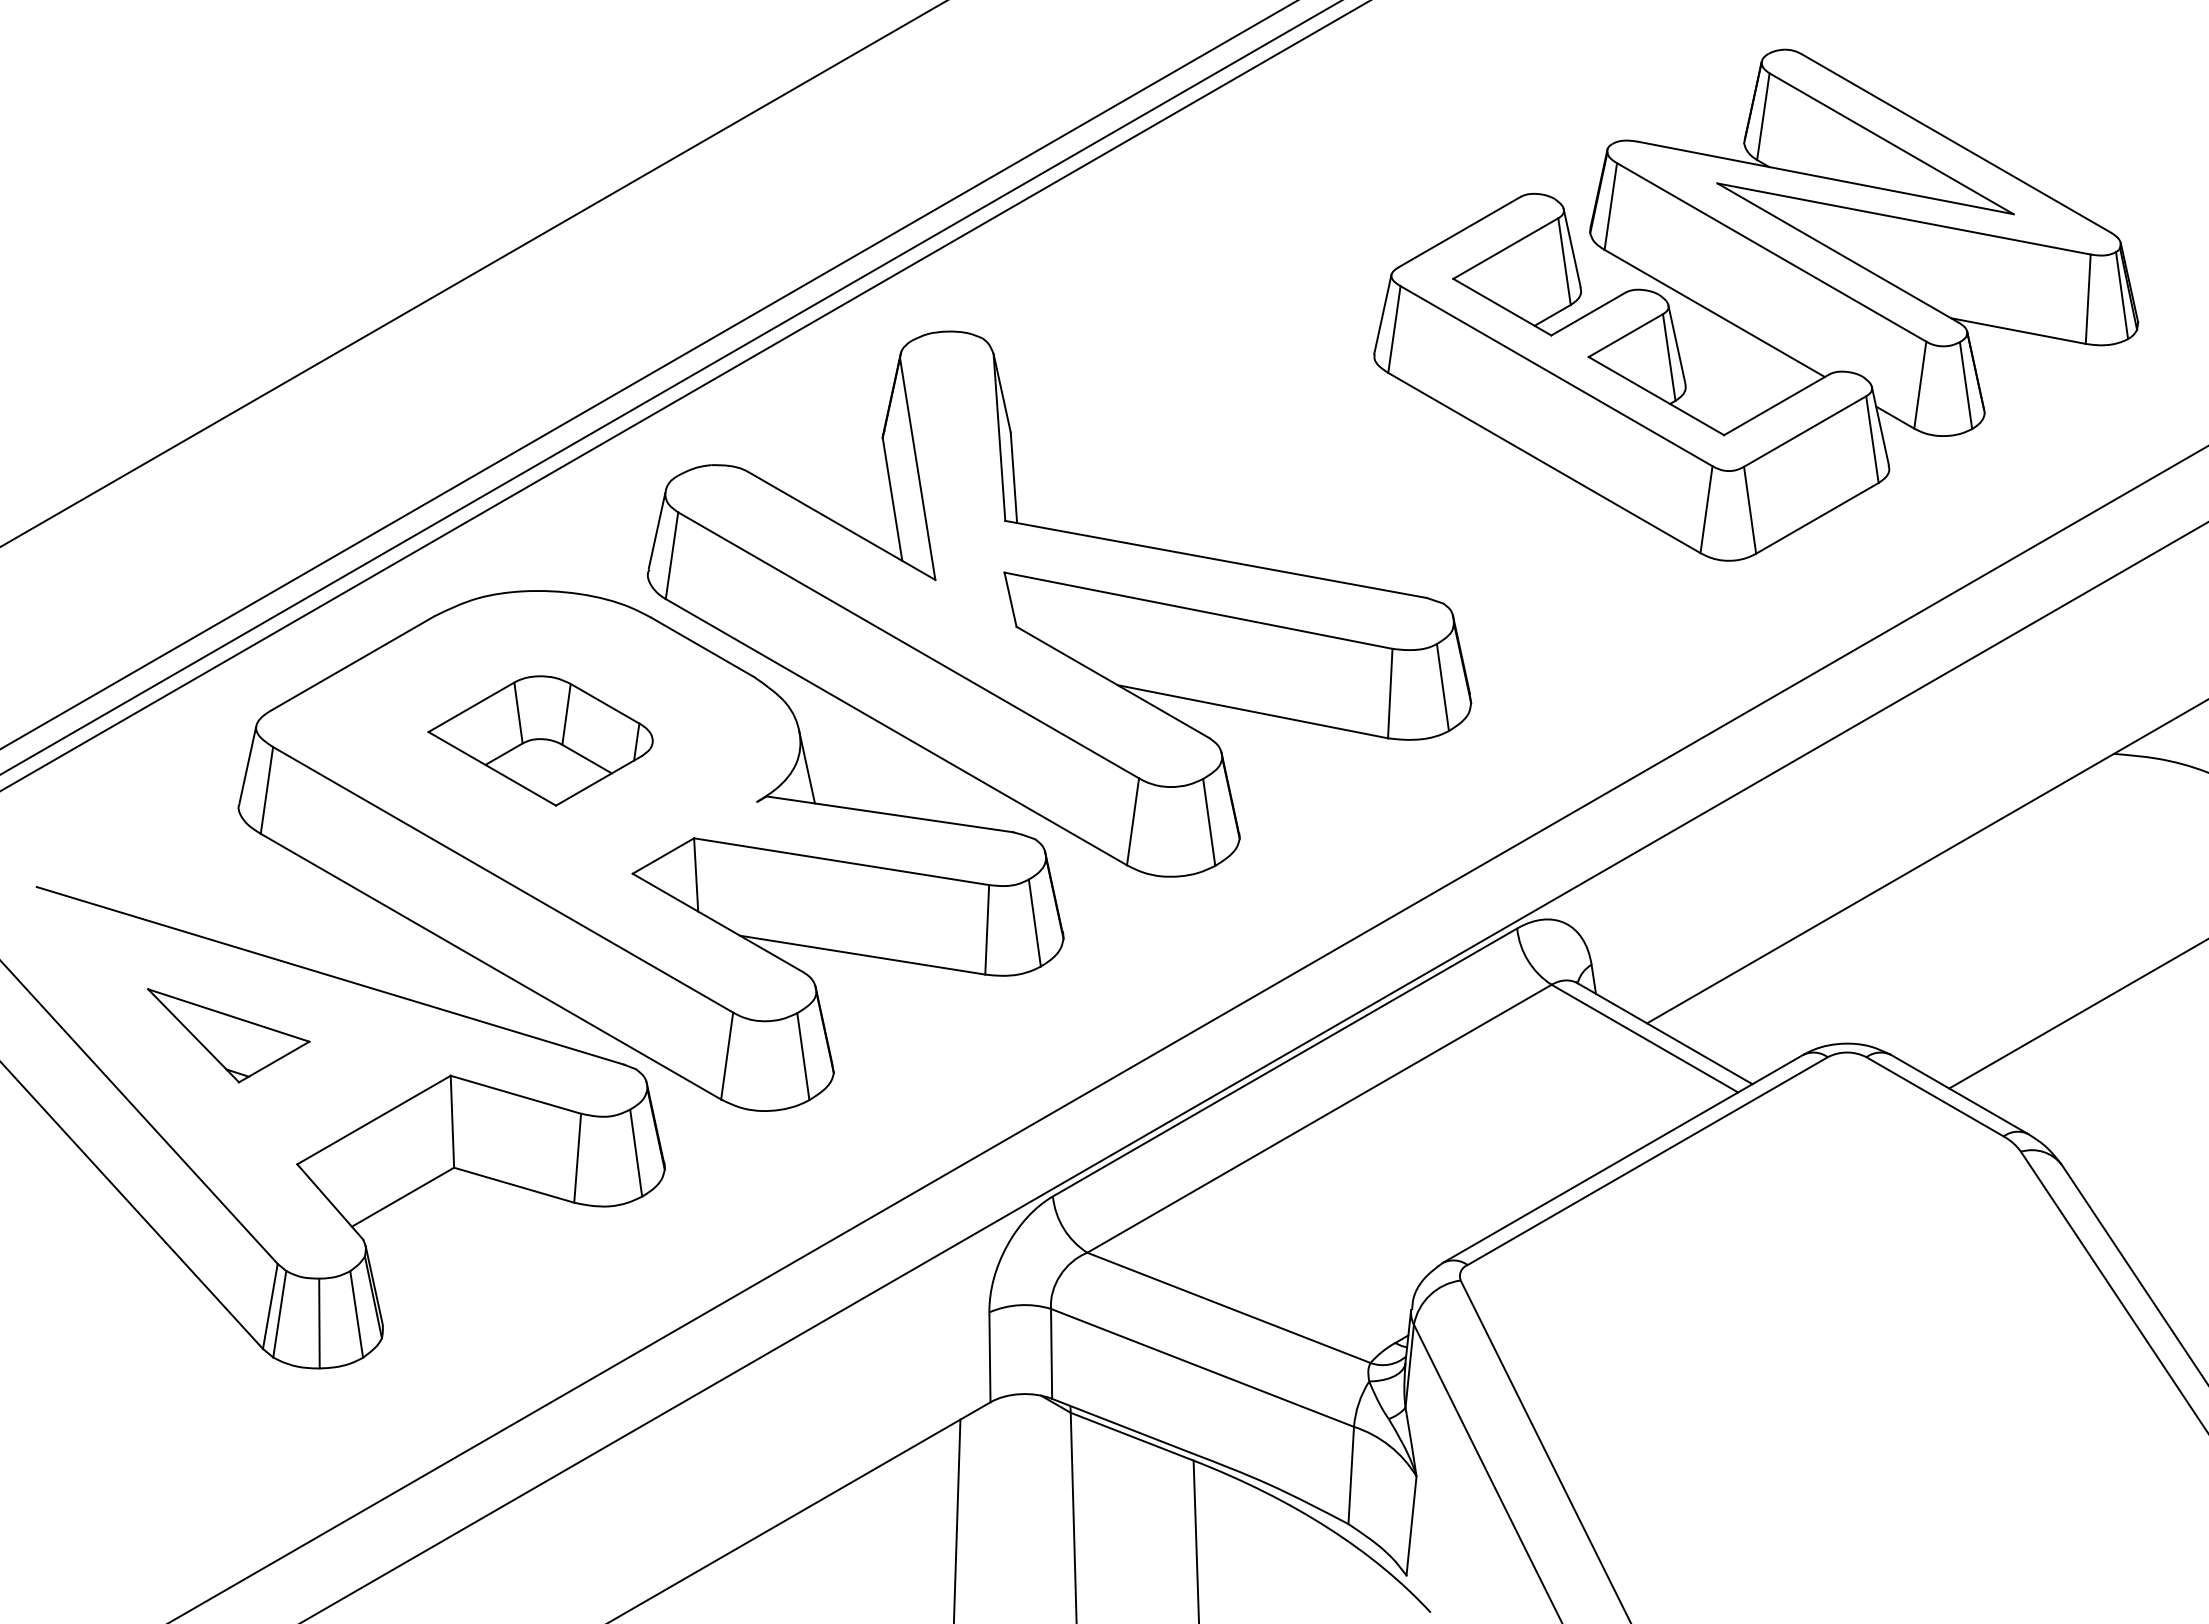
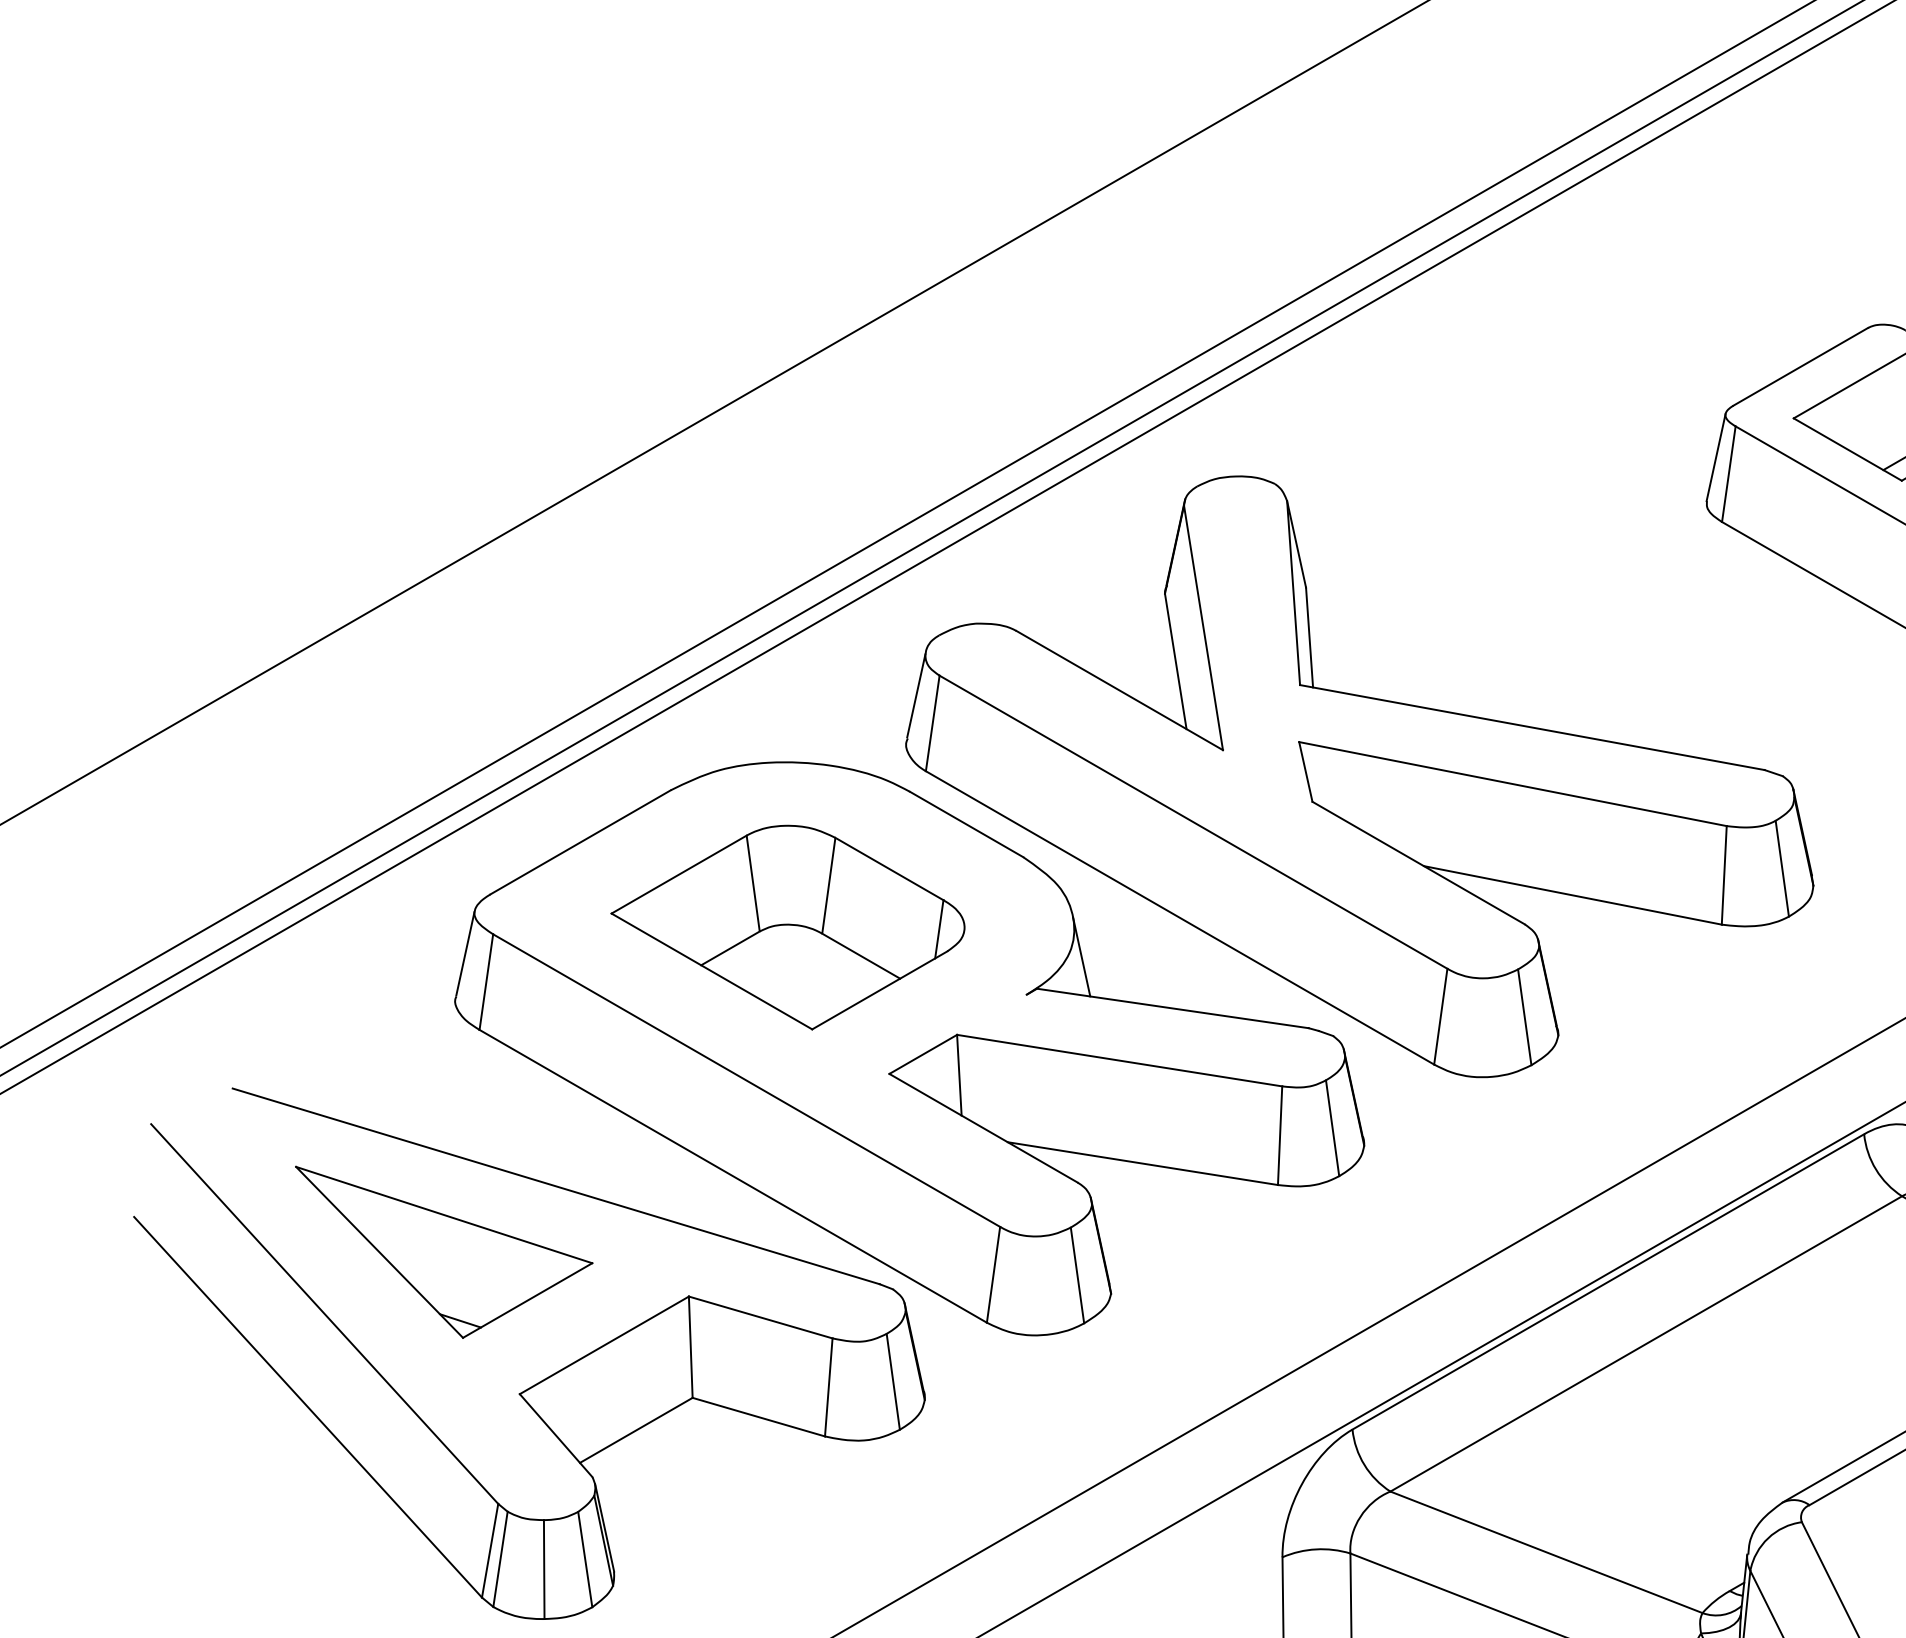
part: (540, 740) -> (787, 927), size x1.43
part: (228, 1035) -> (443, 1252), size x1.67

